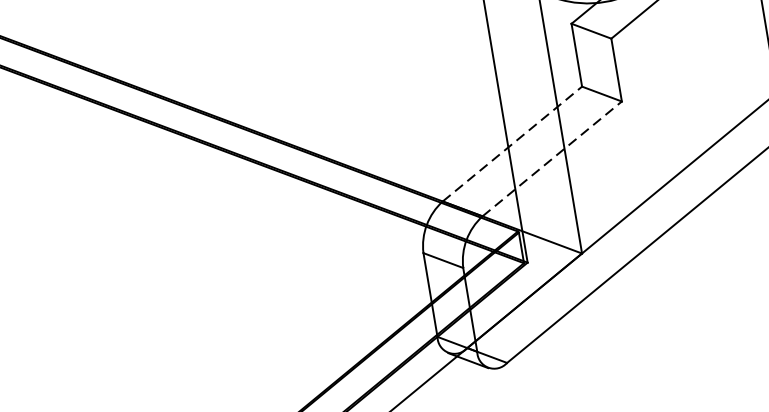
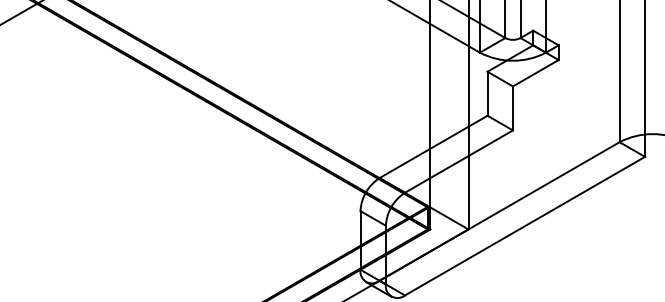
line: (512, 143) -> (433, 146), dashed -> solid
line: (552, 158) -> (459, 161), dashed -> solid

